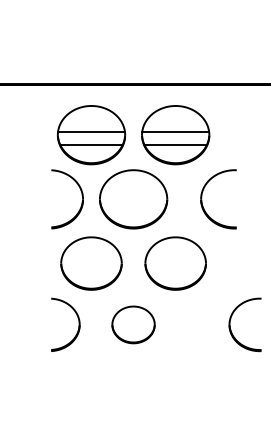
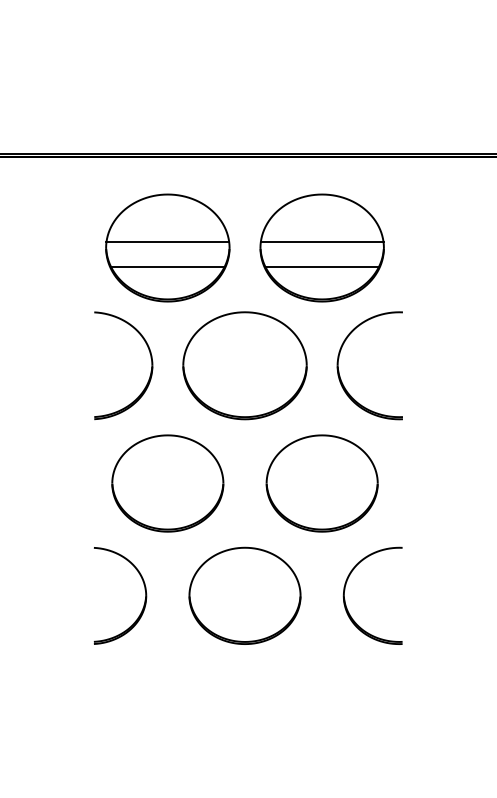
part: (202, 199) -> (340, 365), moved
part: (231, 319) -> (347, 586), moved
part: (133, 324) -> (244, 595), size x1.43

